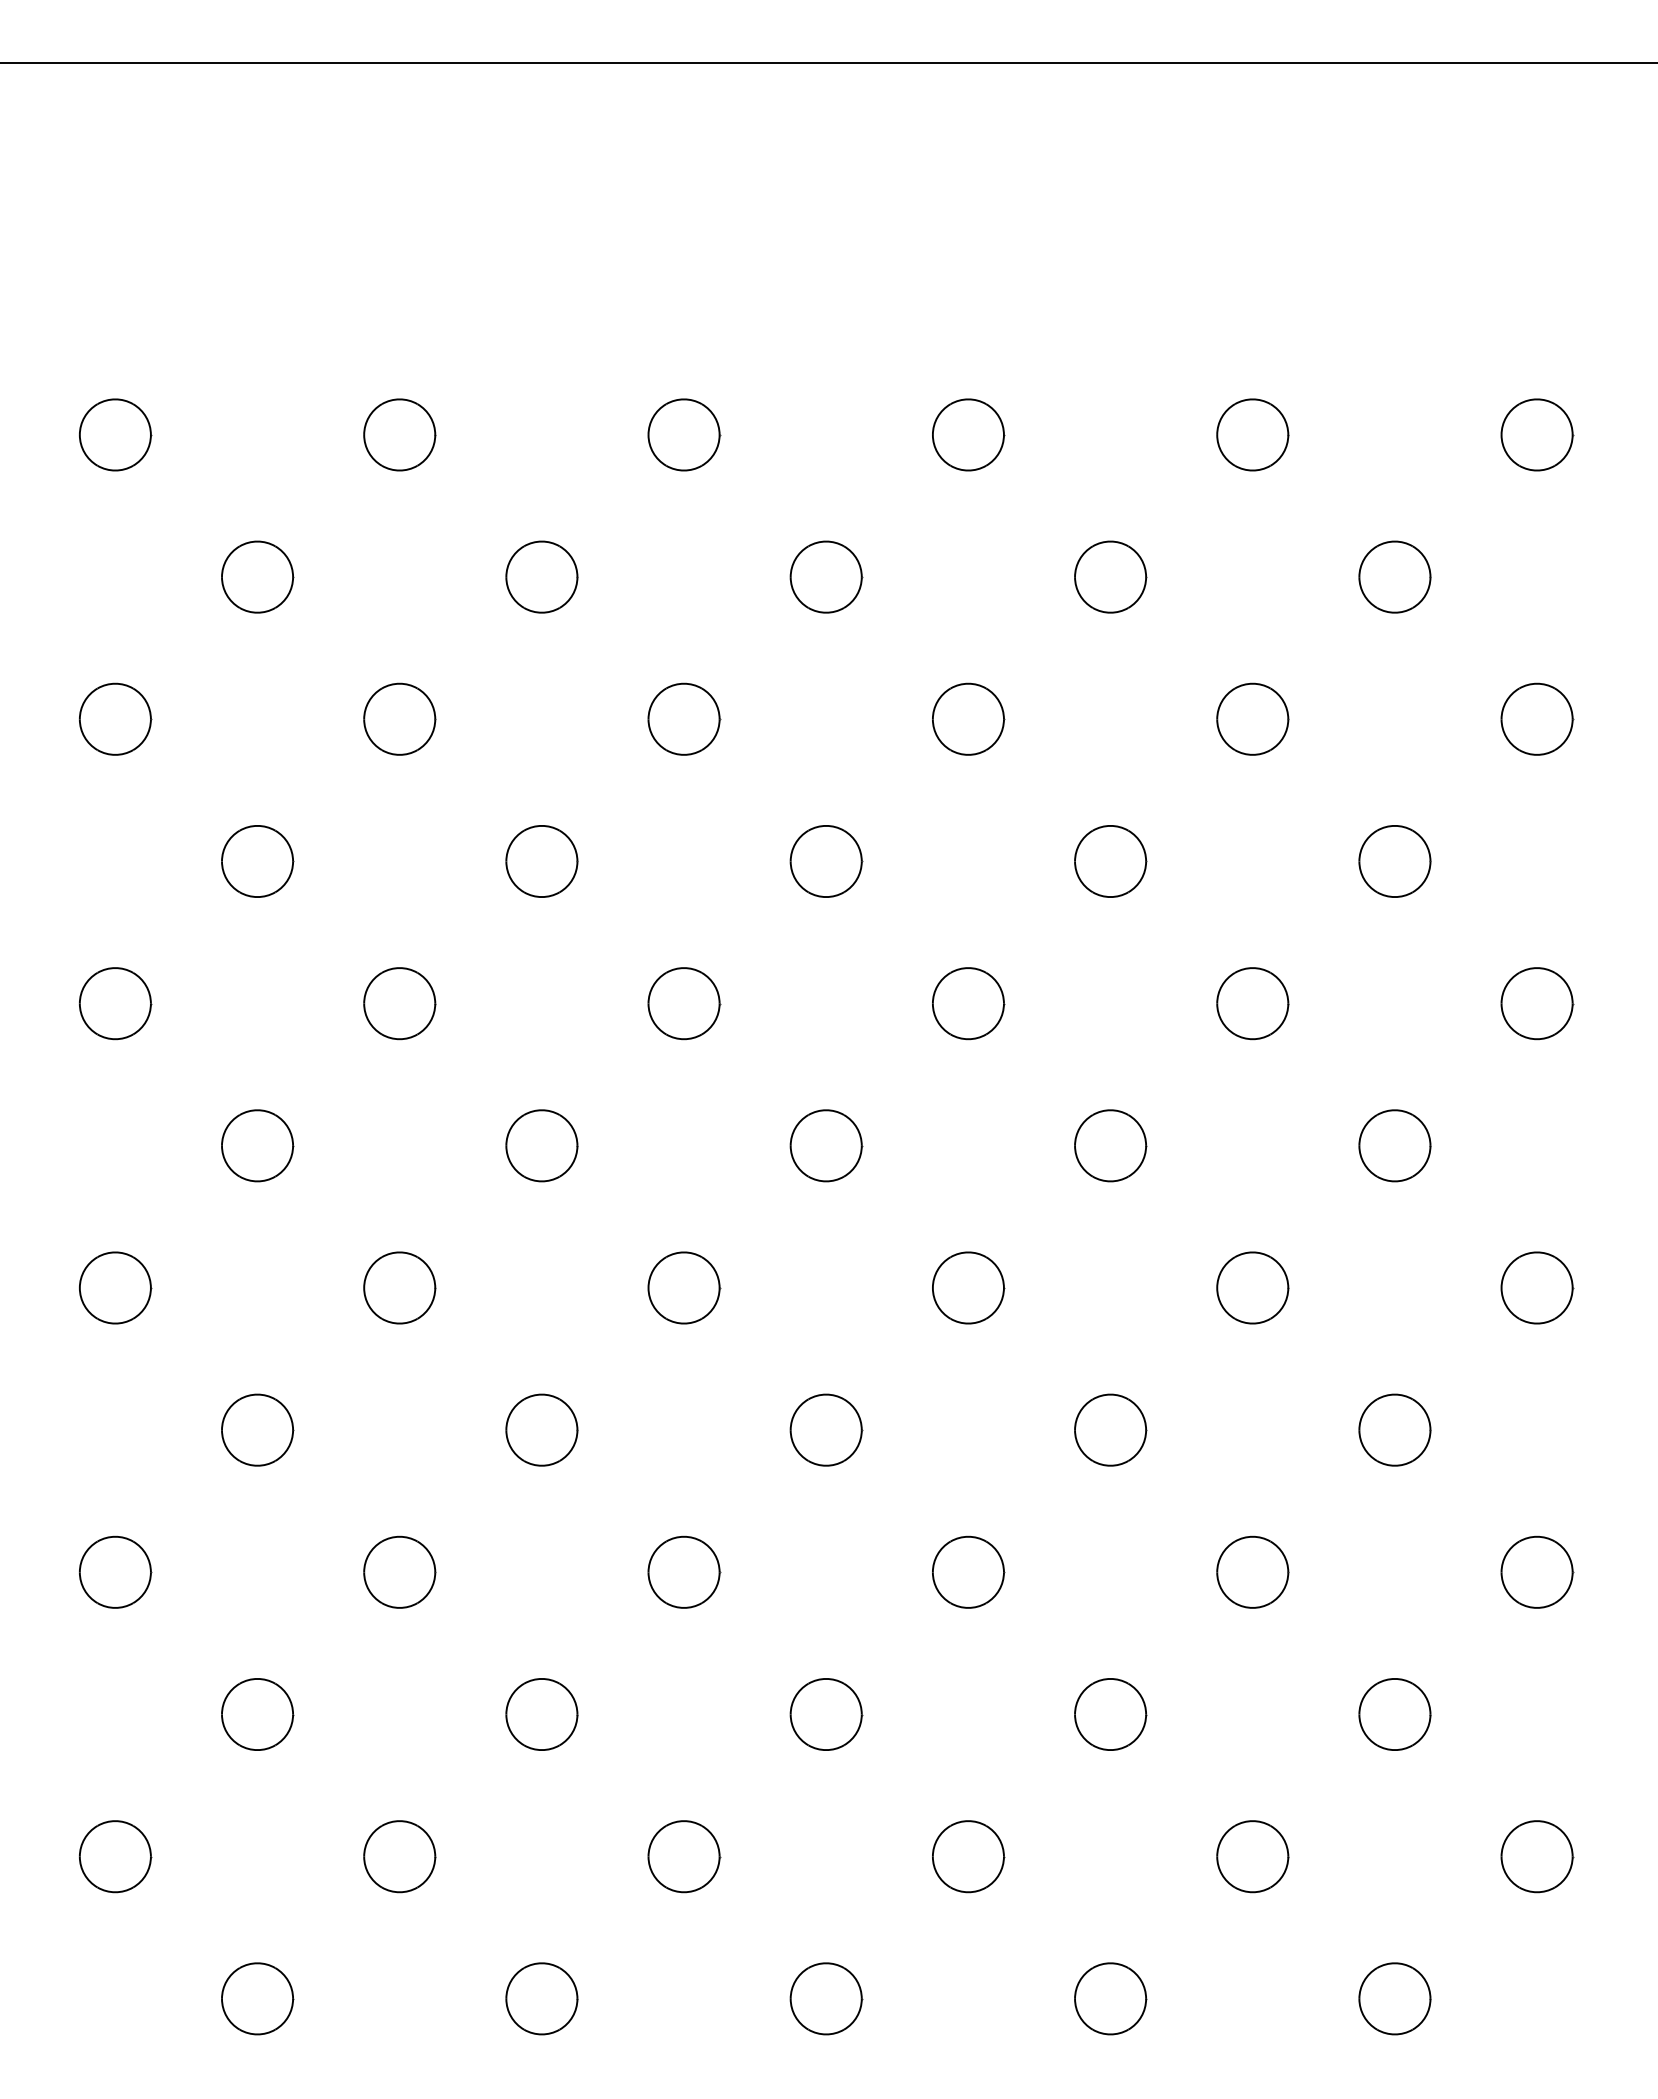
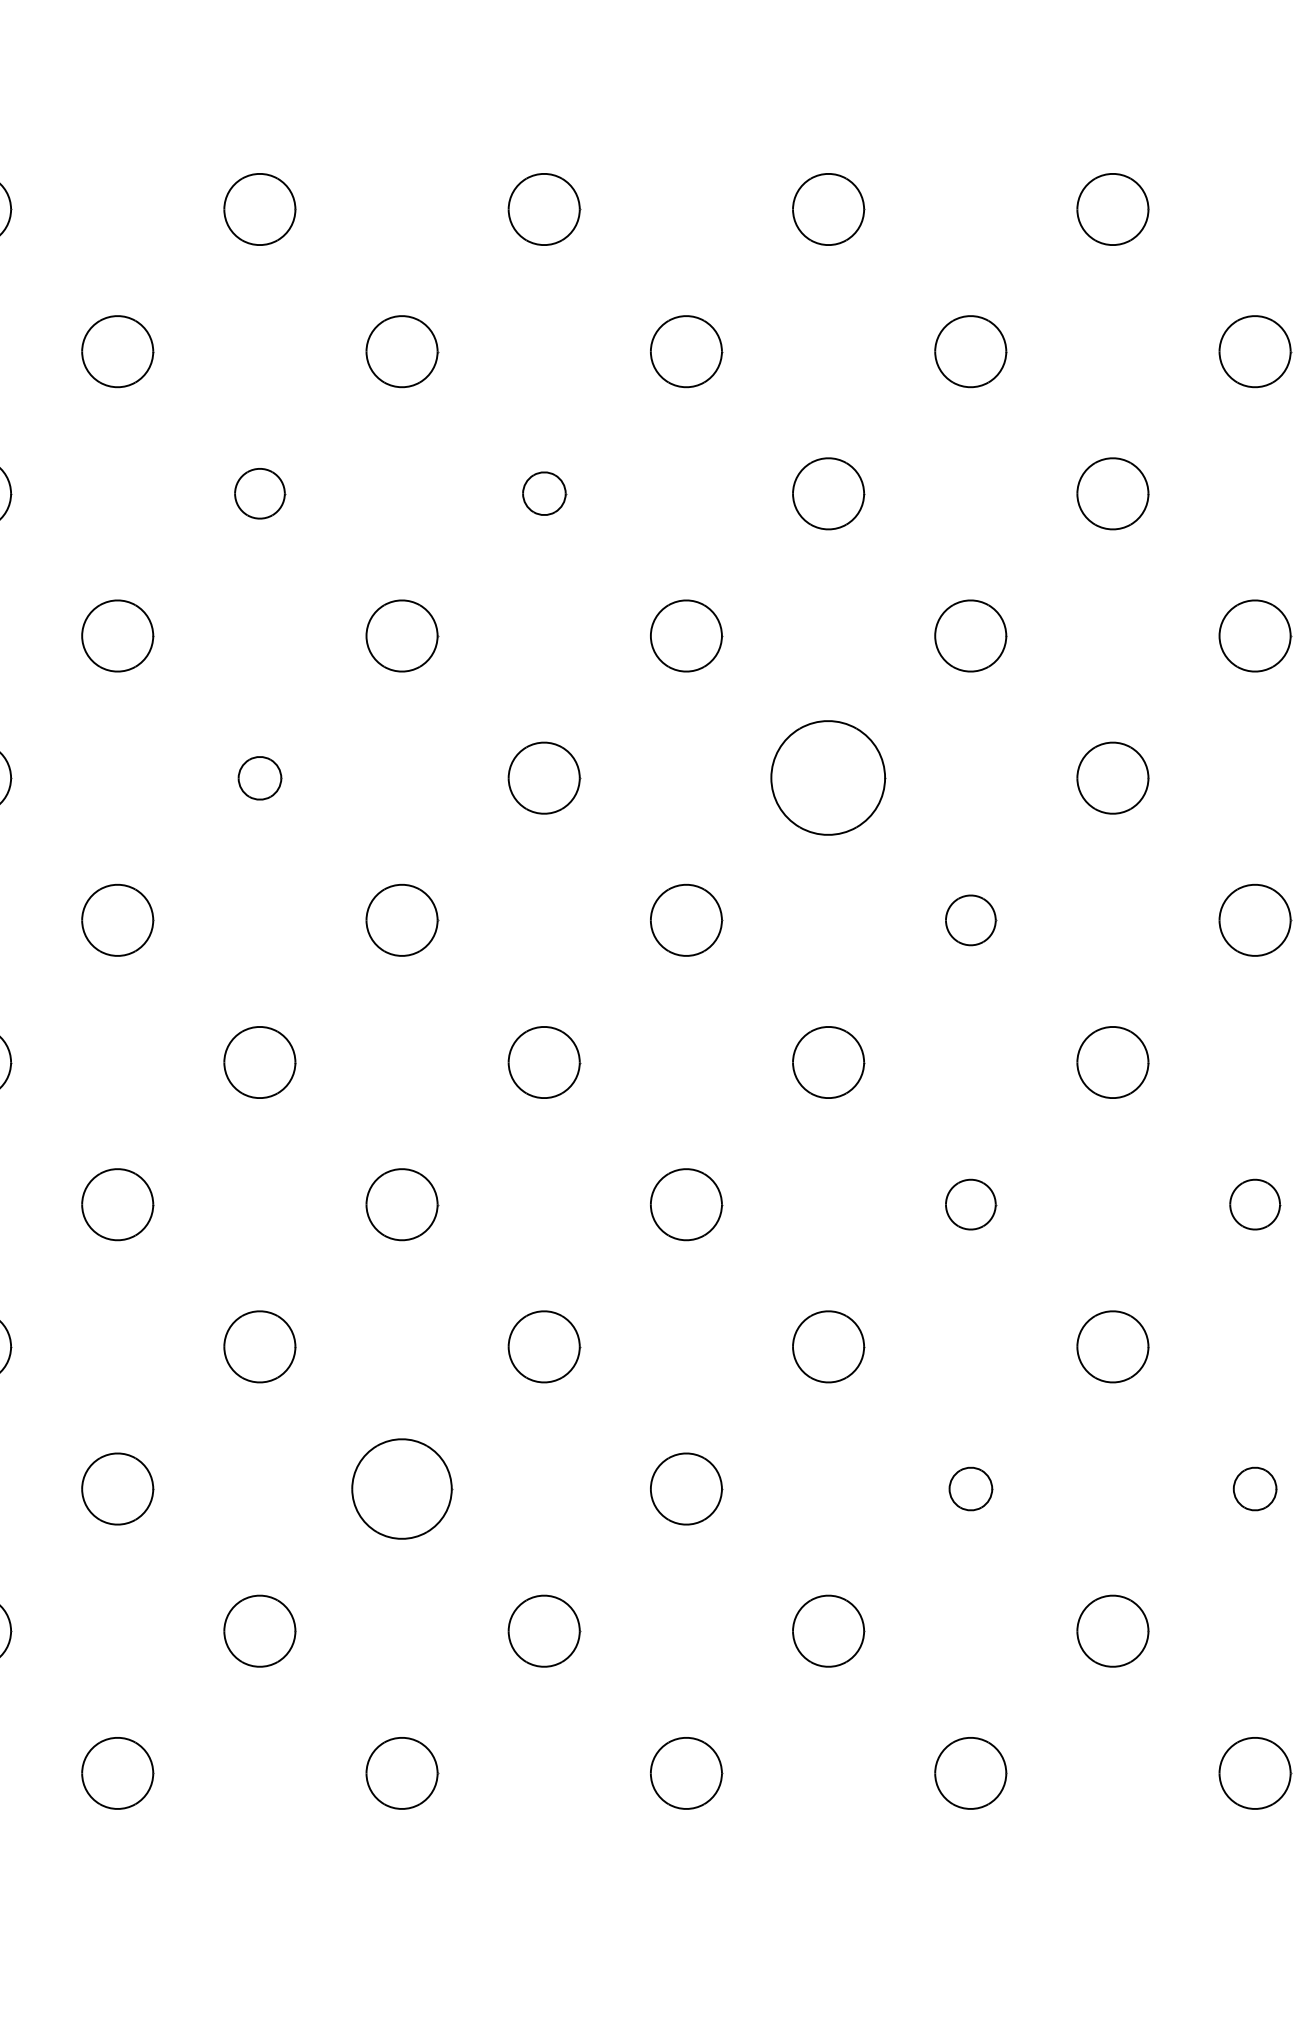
part: (399, 718) -> (259, 493), size x0.7
part: (684, 718) -> (544, 493), size x0.6
part: (399, 1003) -> (259, 778), size x0.6
part: (968, 1003) -> (828, 778), size x1.6
part: (1110, 1145) -> (970, 920), size x0.7
part: (1110, 1429) -> (970, 1204), size x0.7
part: (1394, 1429) -> (1254, 1204), size x0.7
part: (541, 1714) -> (401, 1489), size x1.4
part: (1110, 1714) -> (970, 1489), size x0.6
part: (1394, 1714) -> (1254, 1489), size x0.6

